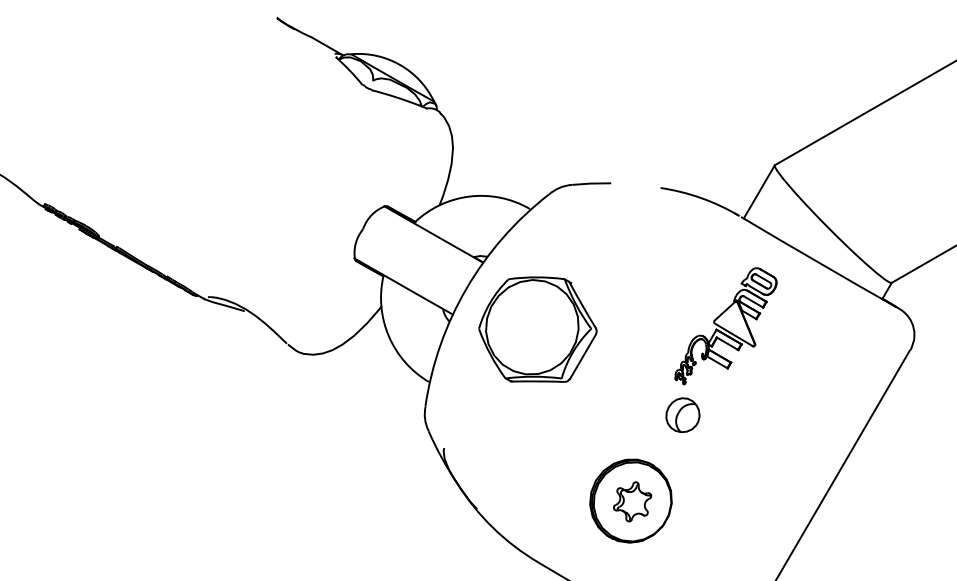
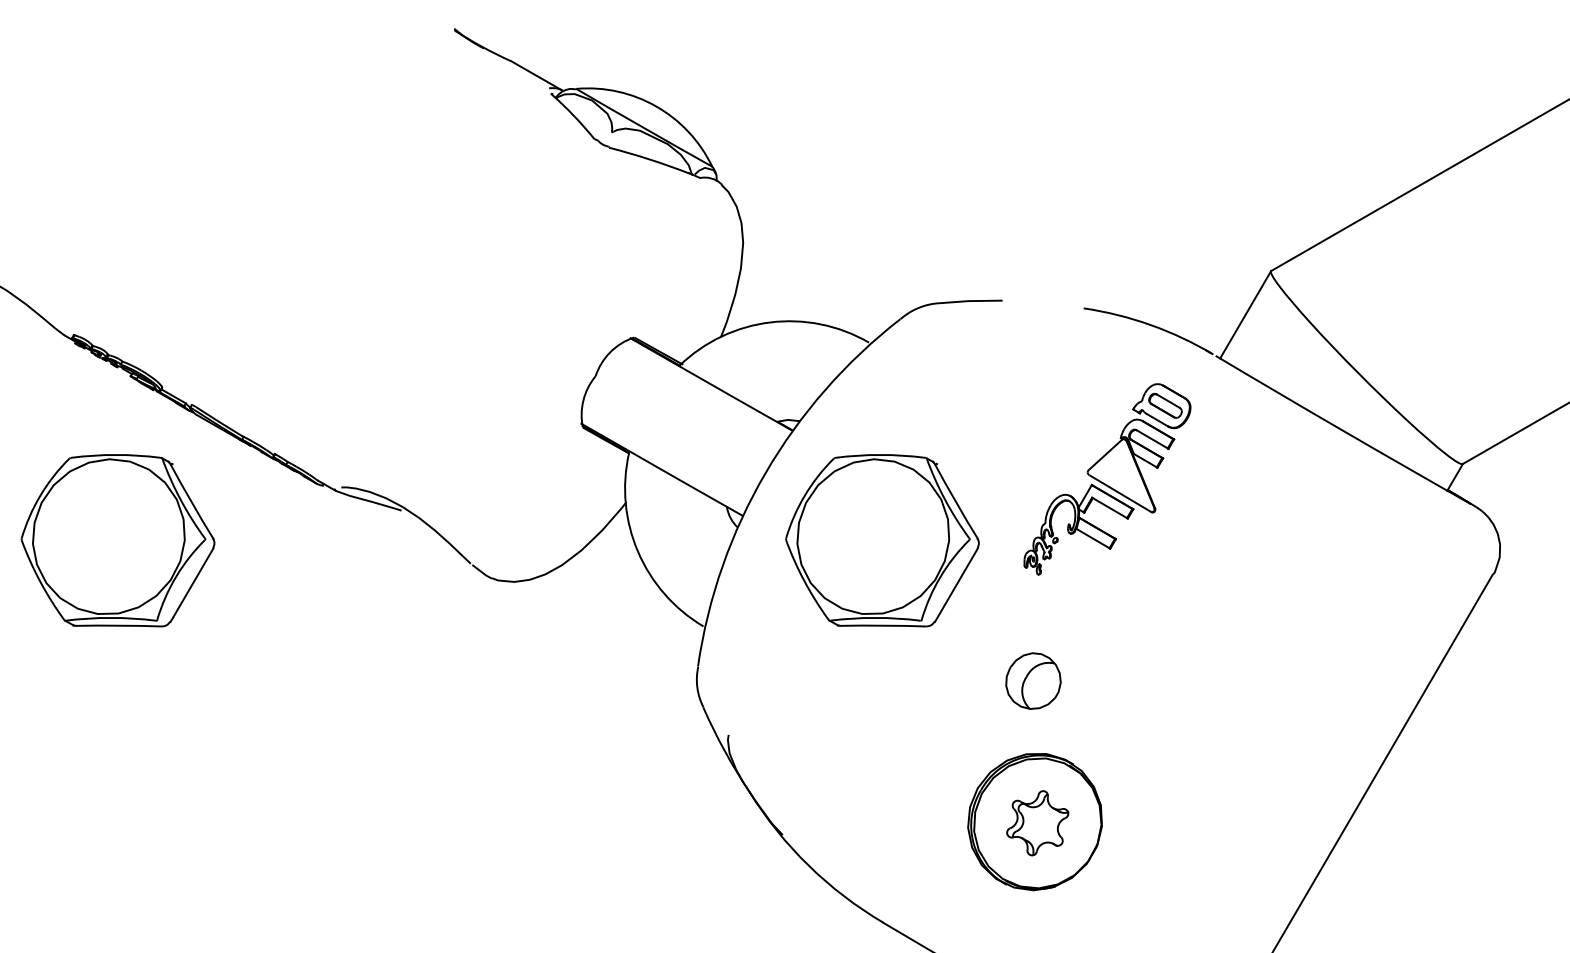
part: (725, 326) -> (1106, 479), moved
part: (71, 329) -> (117, 540), added
part: (682, 415) -> (1032, 681), moved

